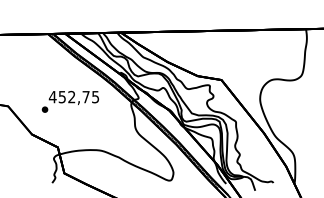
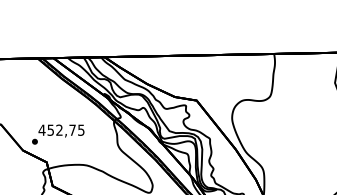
text: (70, 101) -> (58, 134), moved

